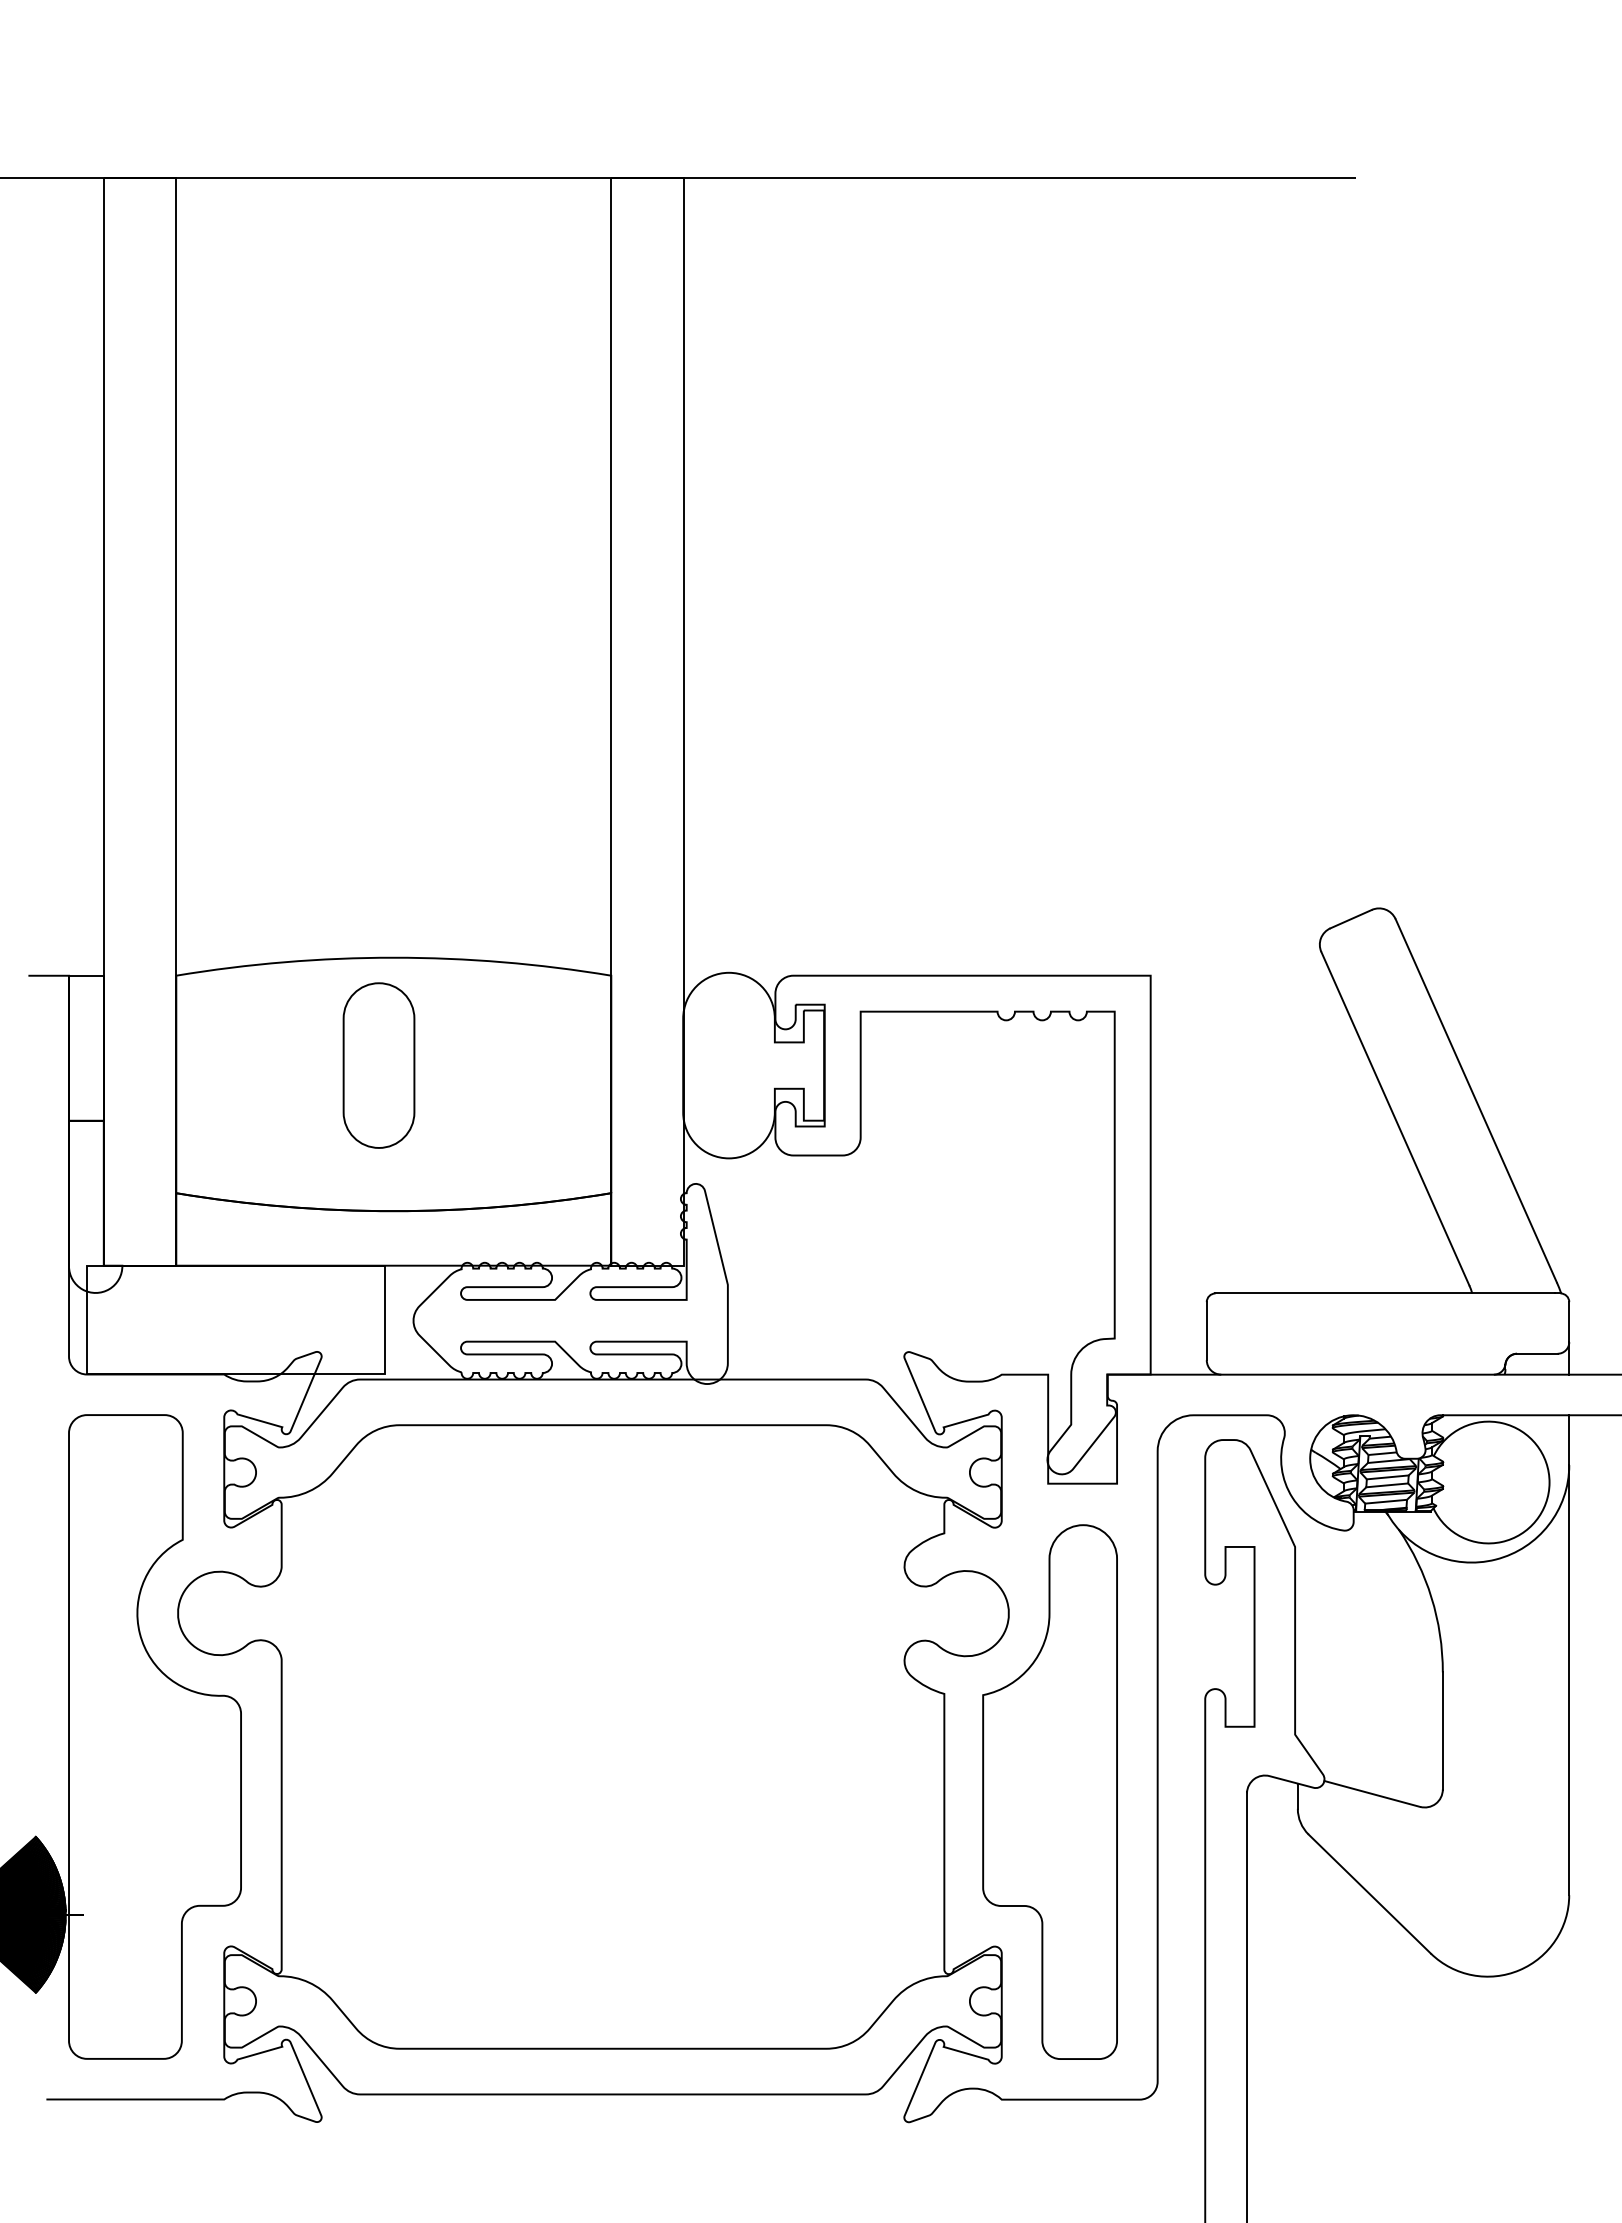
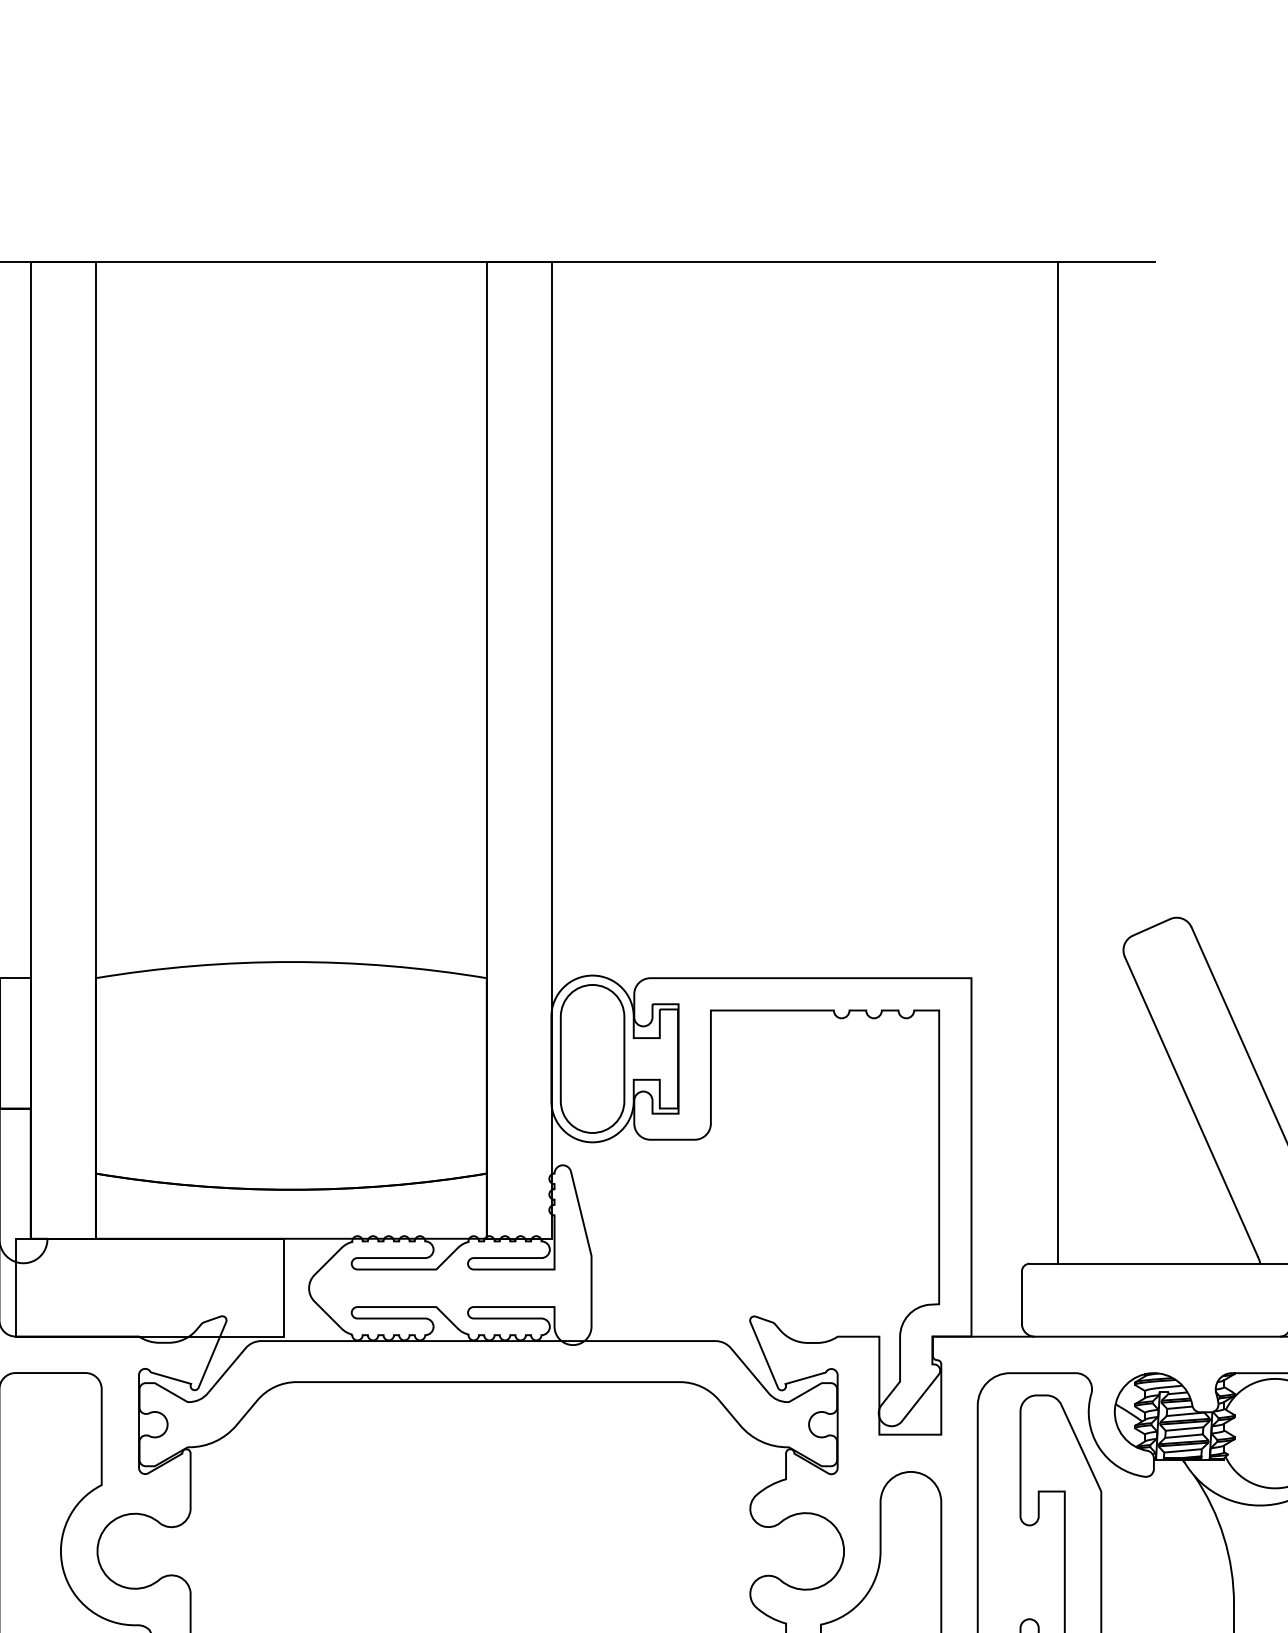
line: (1246, 735) -> (1057, 762), added
part: (378, 1065) -> (592, 1058), moved

